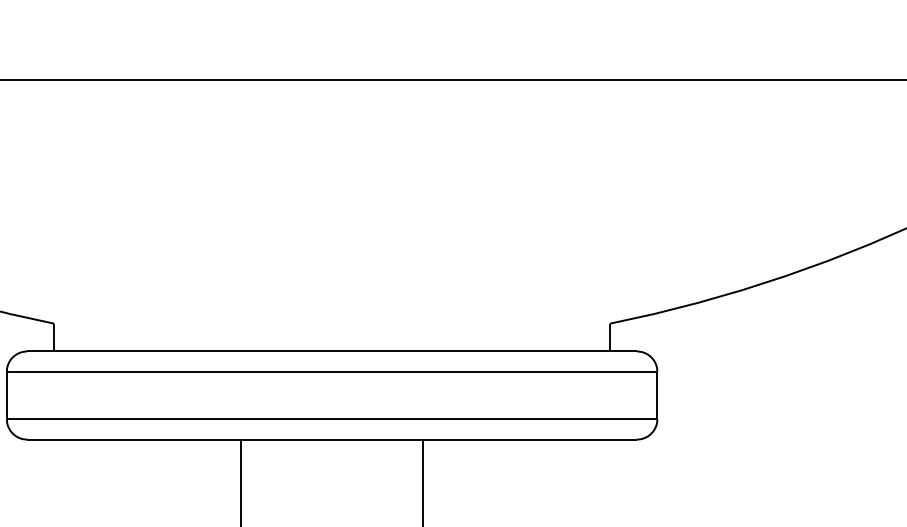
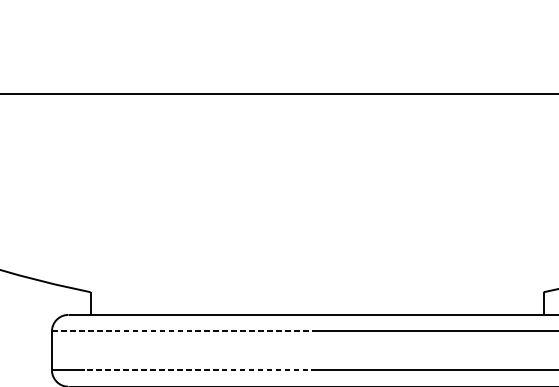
line: (169, 371) -> (184, 331), solid -> dashed
line: (189, 419) -> (200, 370), solid -> dashed

